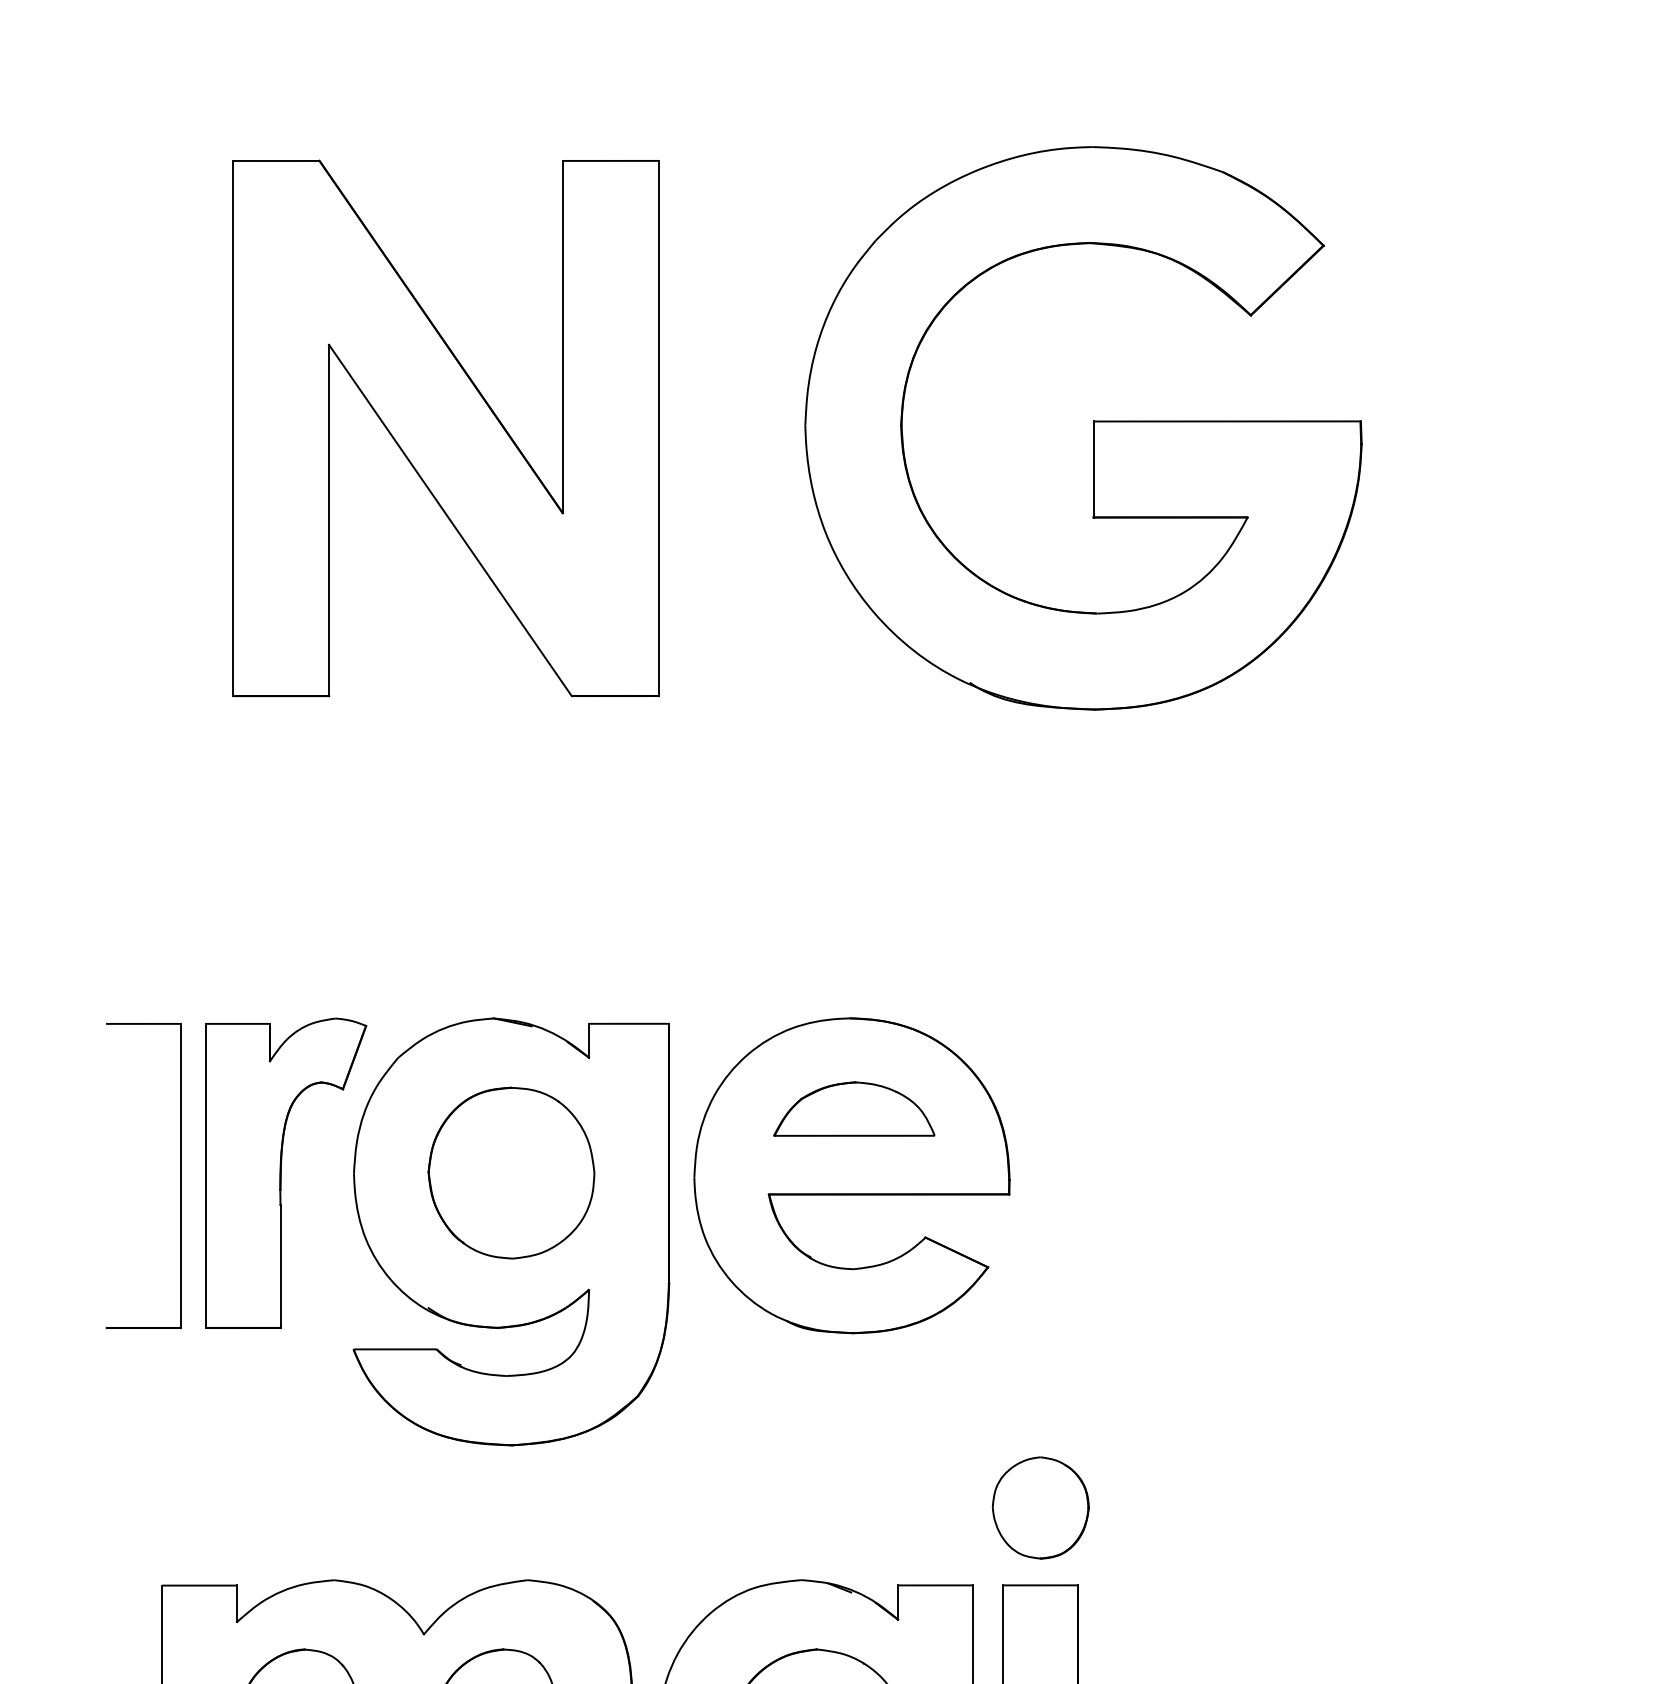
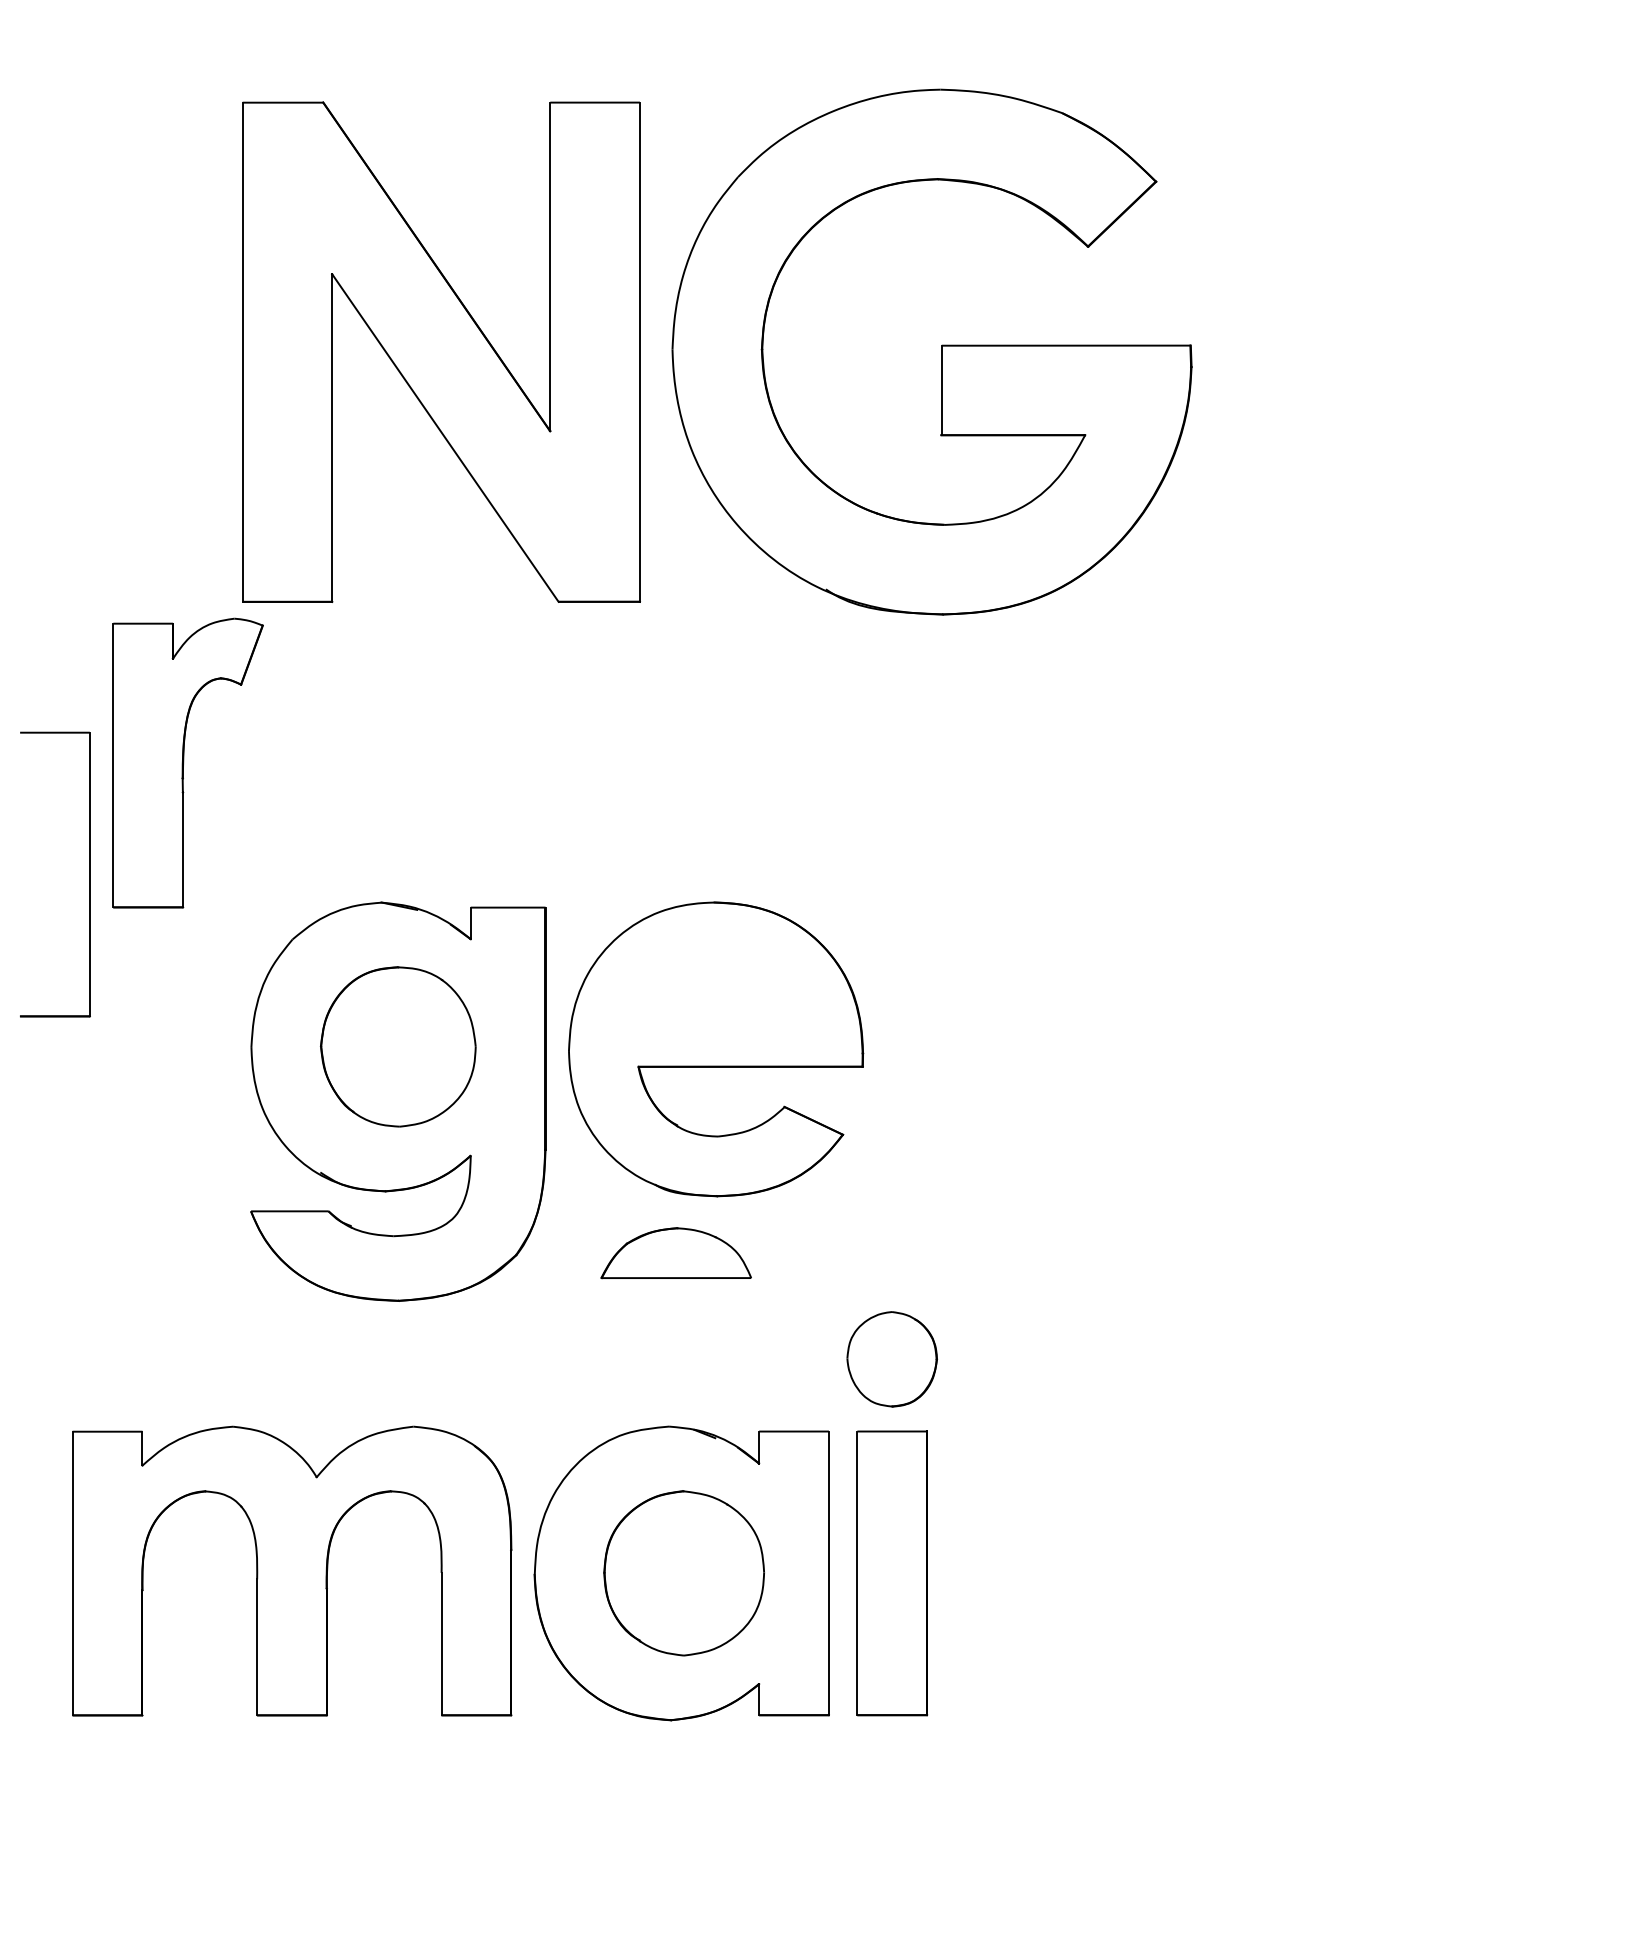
part: (446, 427) -> (441, 351), moved
part: (853, 1109) -> (675, 1253), moved
part: (285, 1172) -> (187, 762), moved
part: (180, 1175) -> (89, 874), moved

